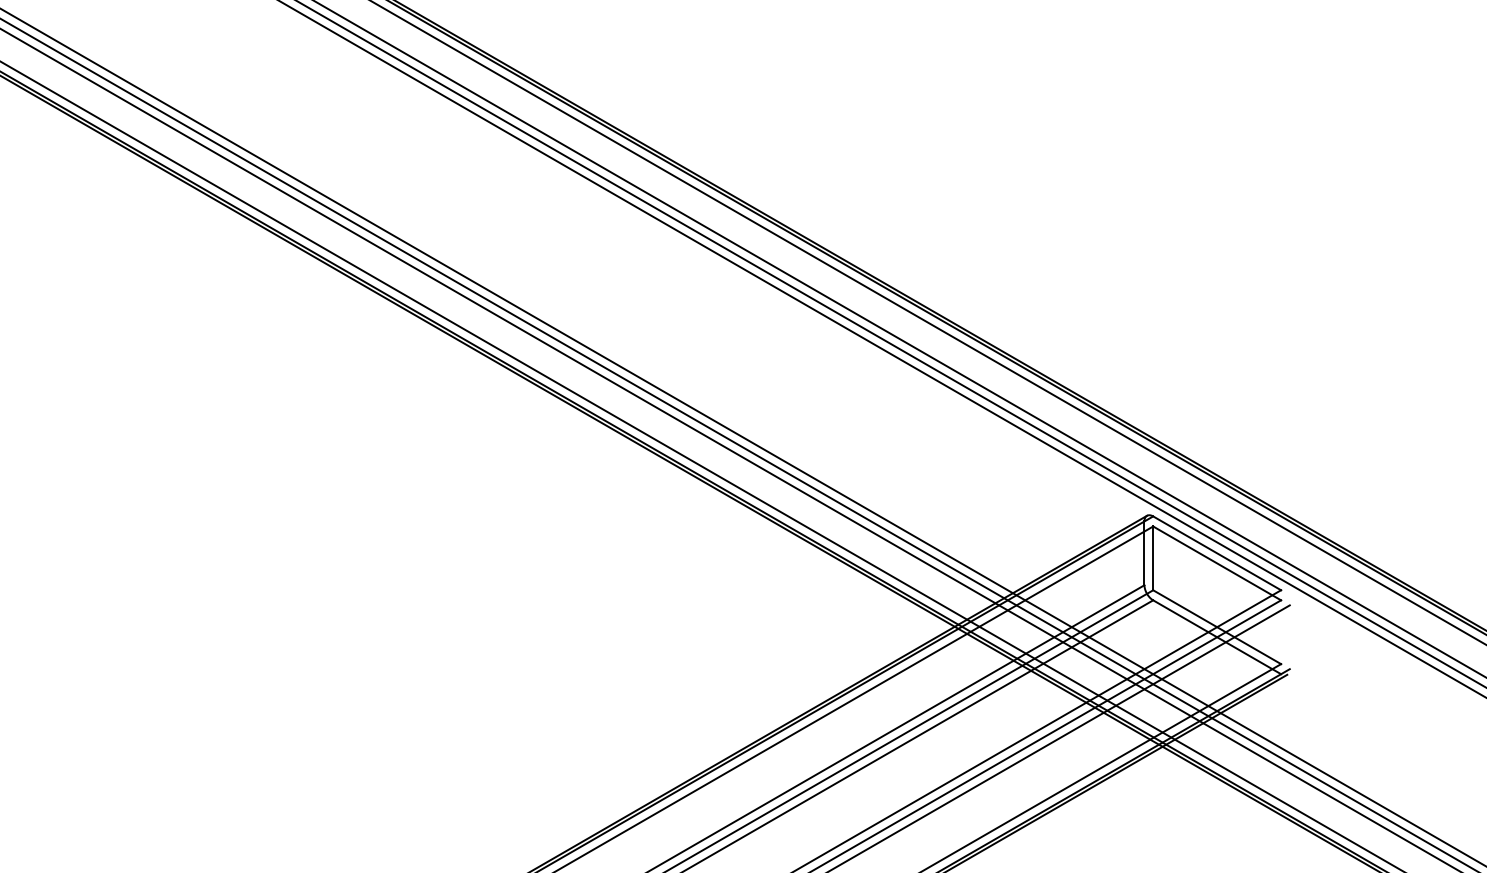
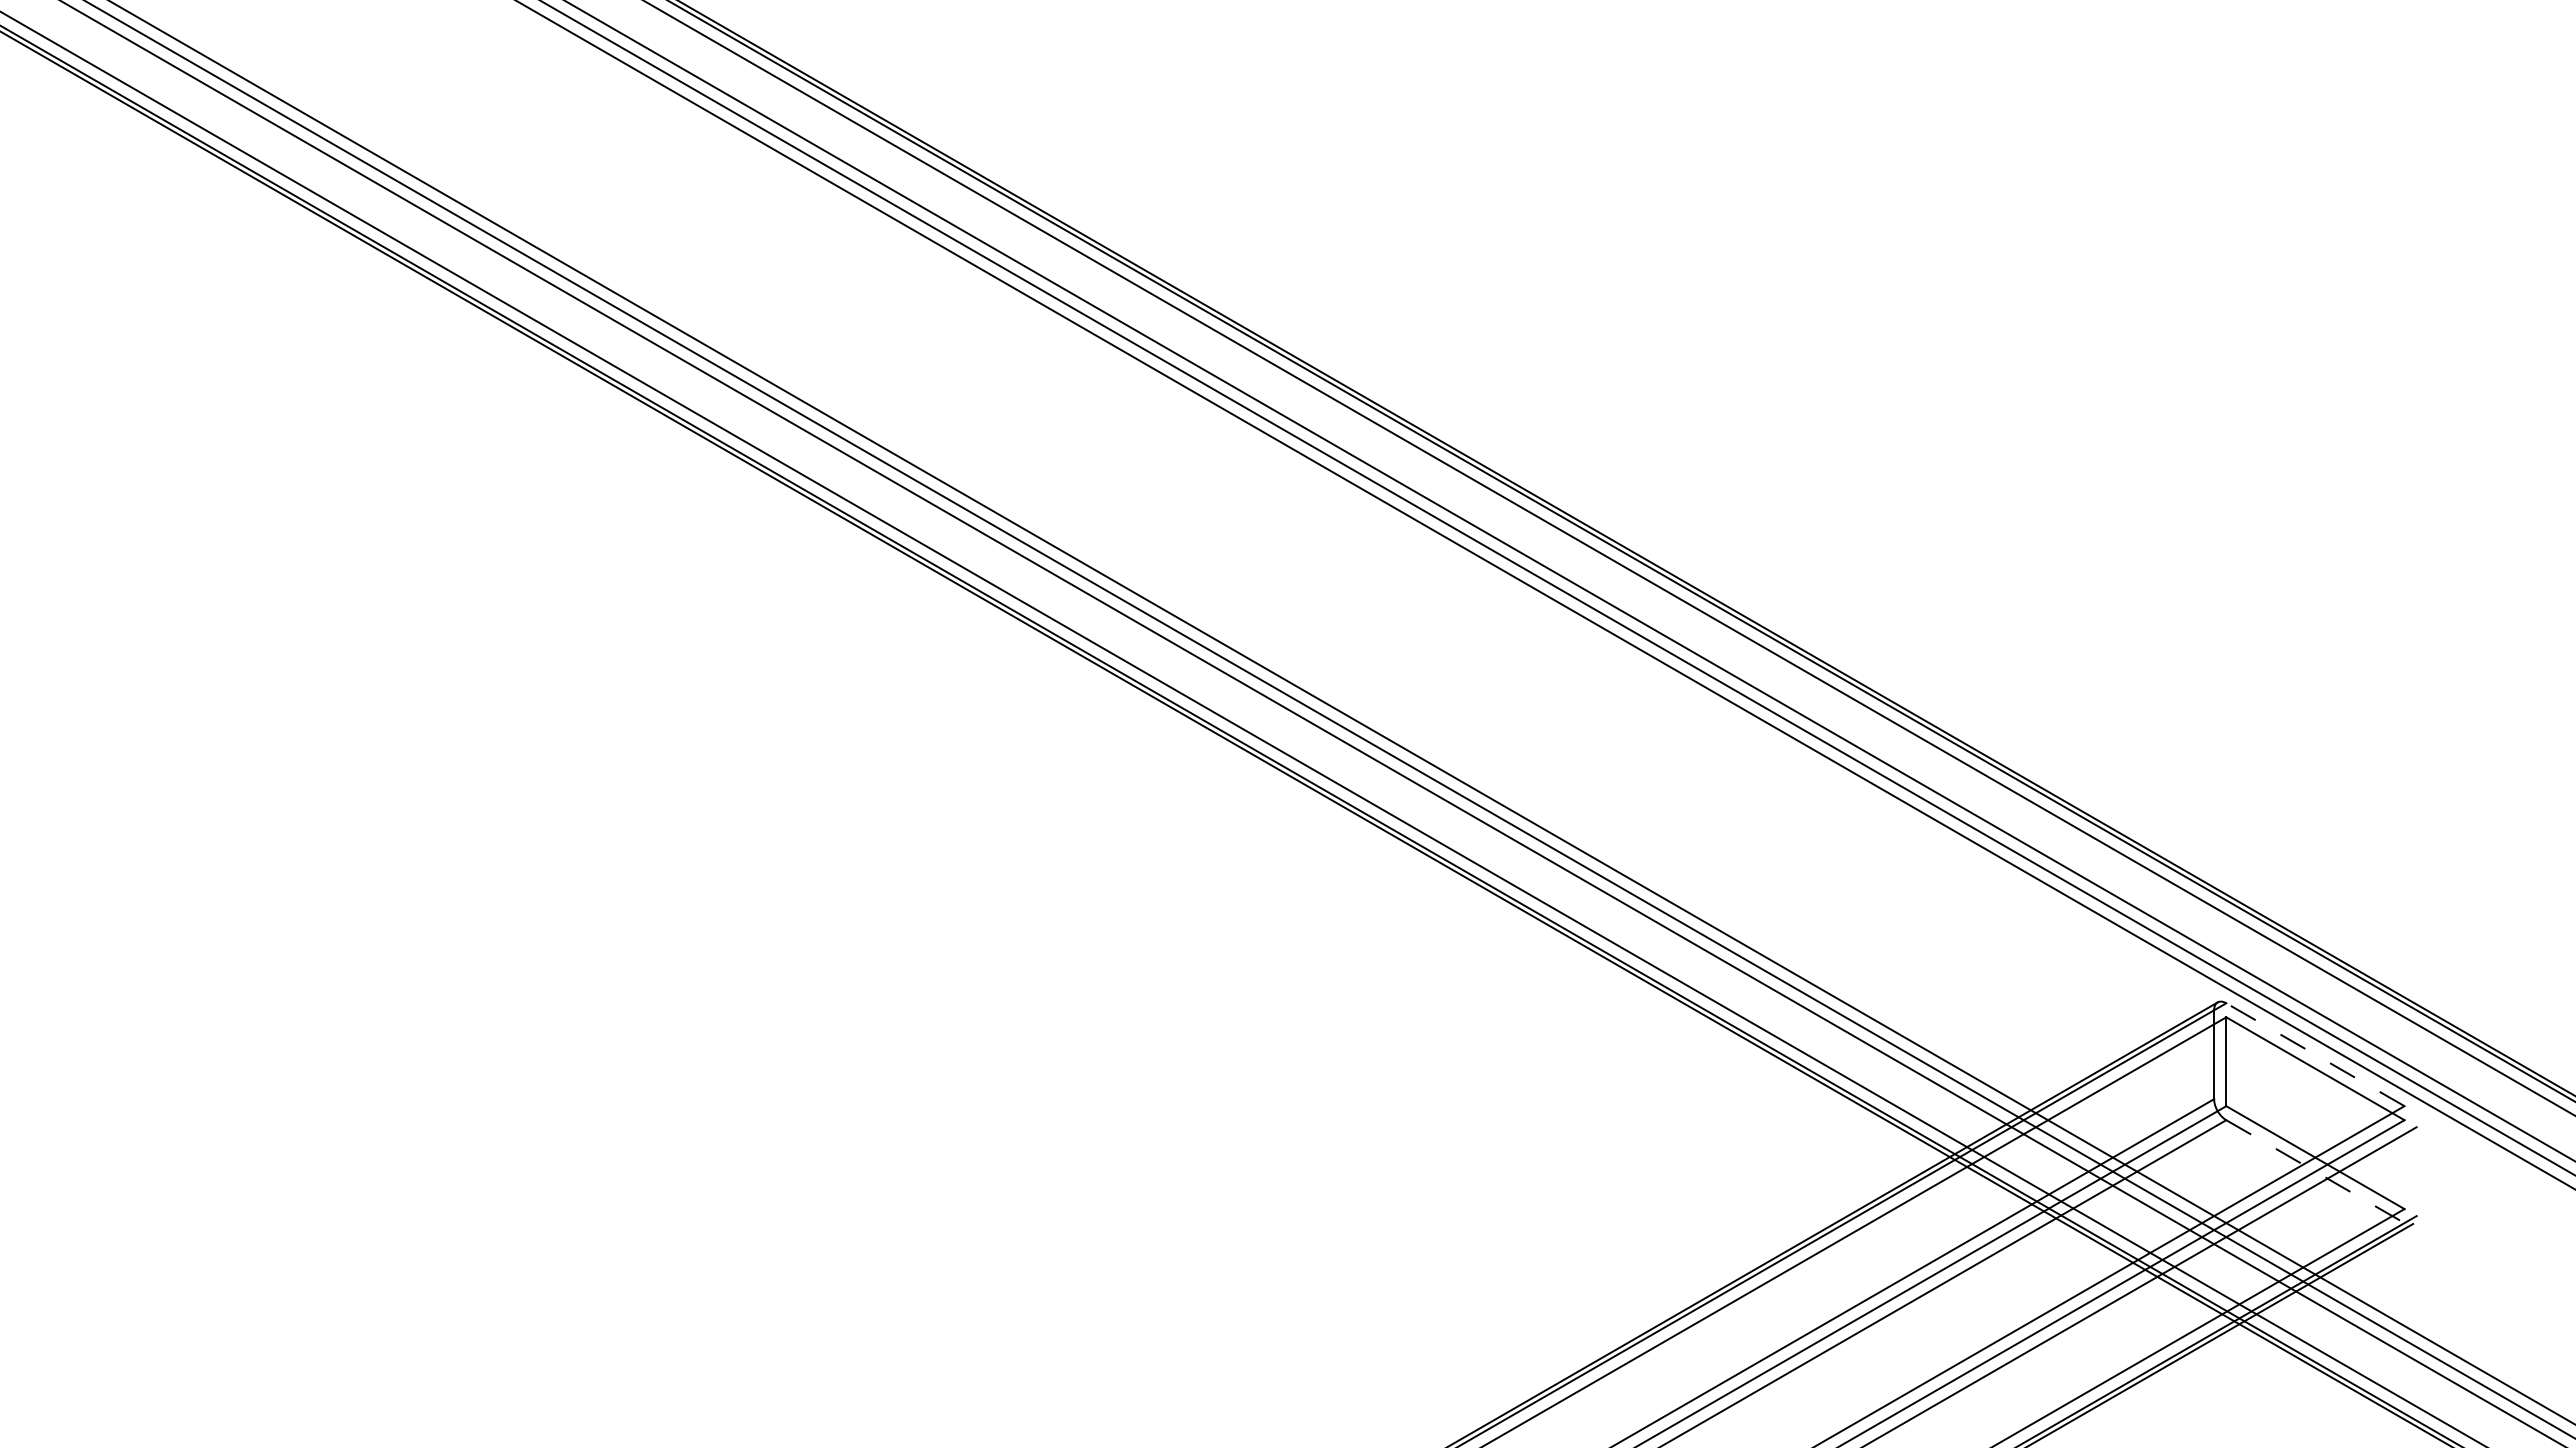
line: (1217, 553) -> (2315, 1054), solid -> dashed
line: (1217, 637) -> (2315, 1171), solid -> dashed

